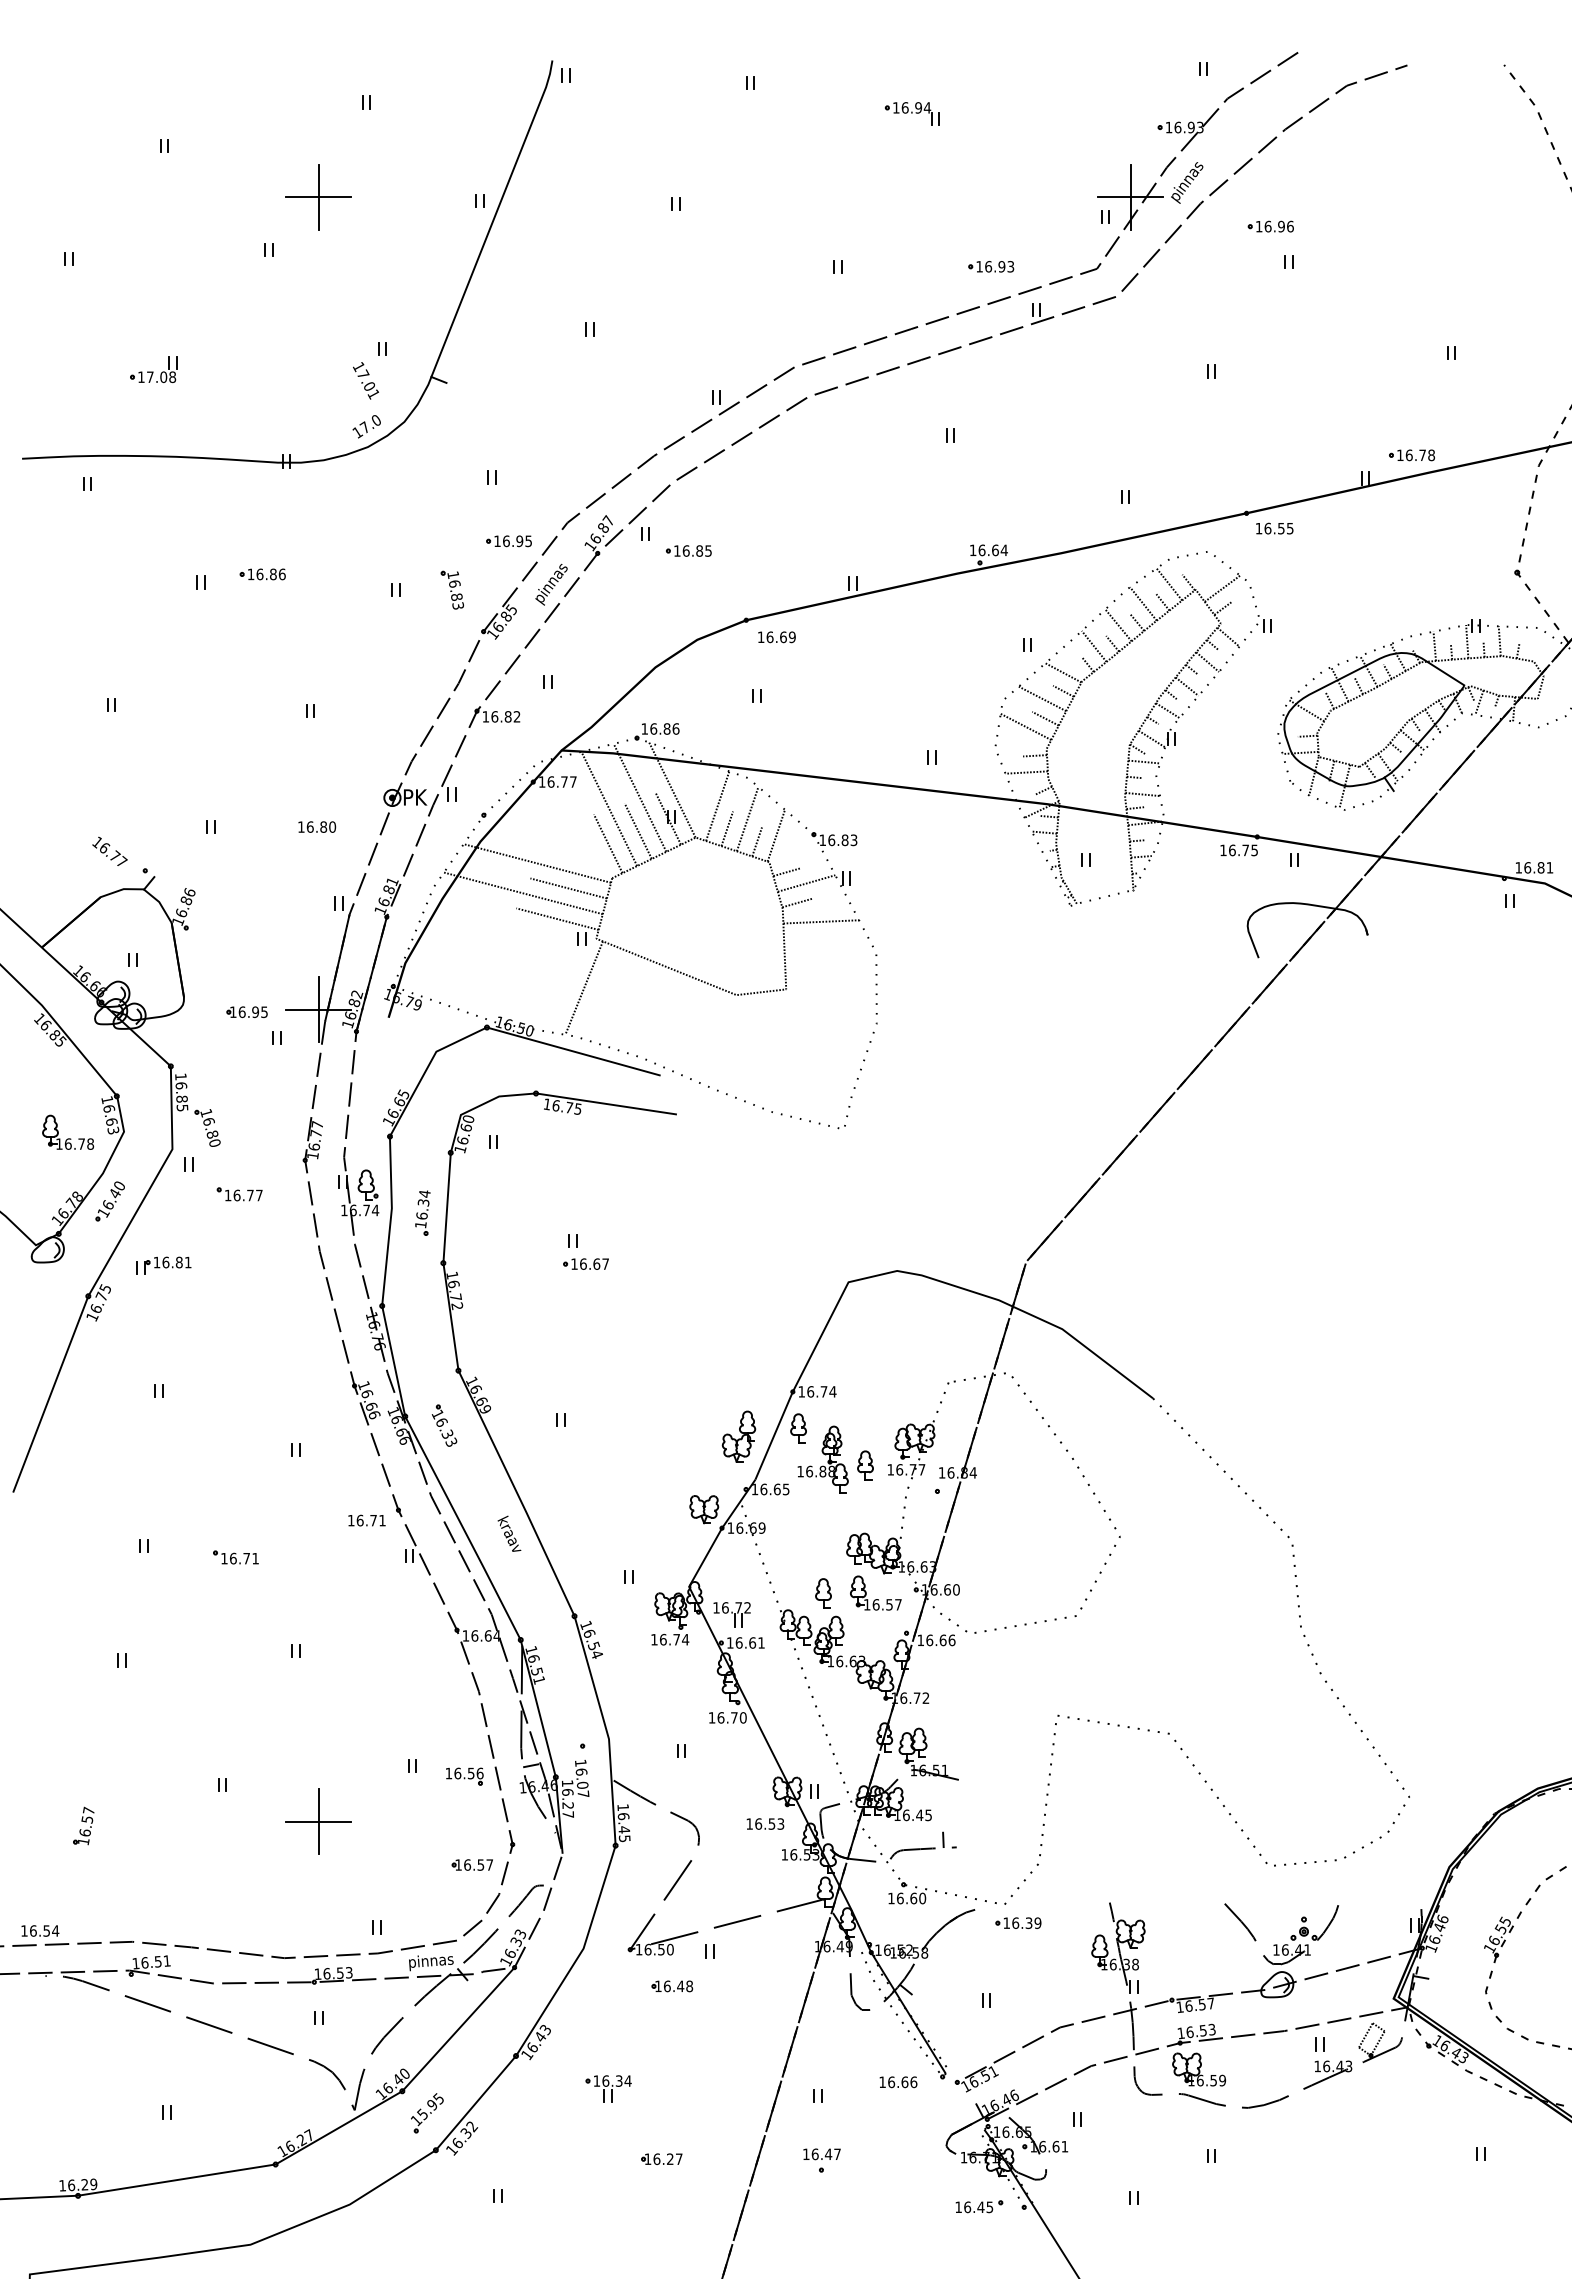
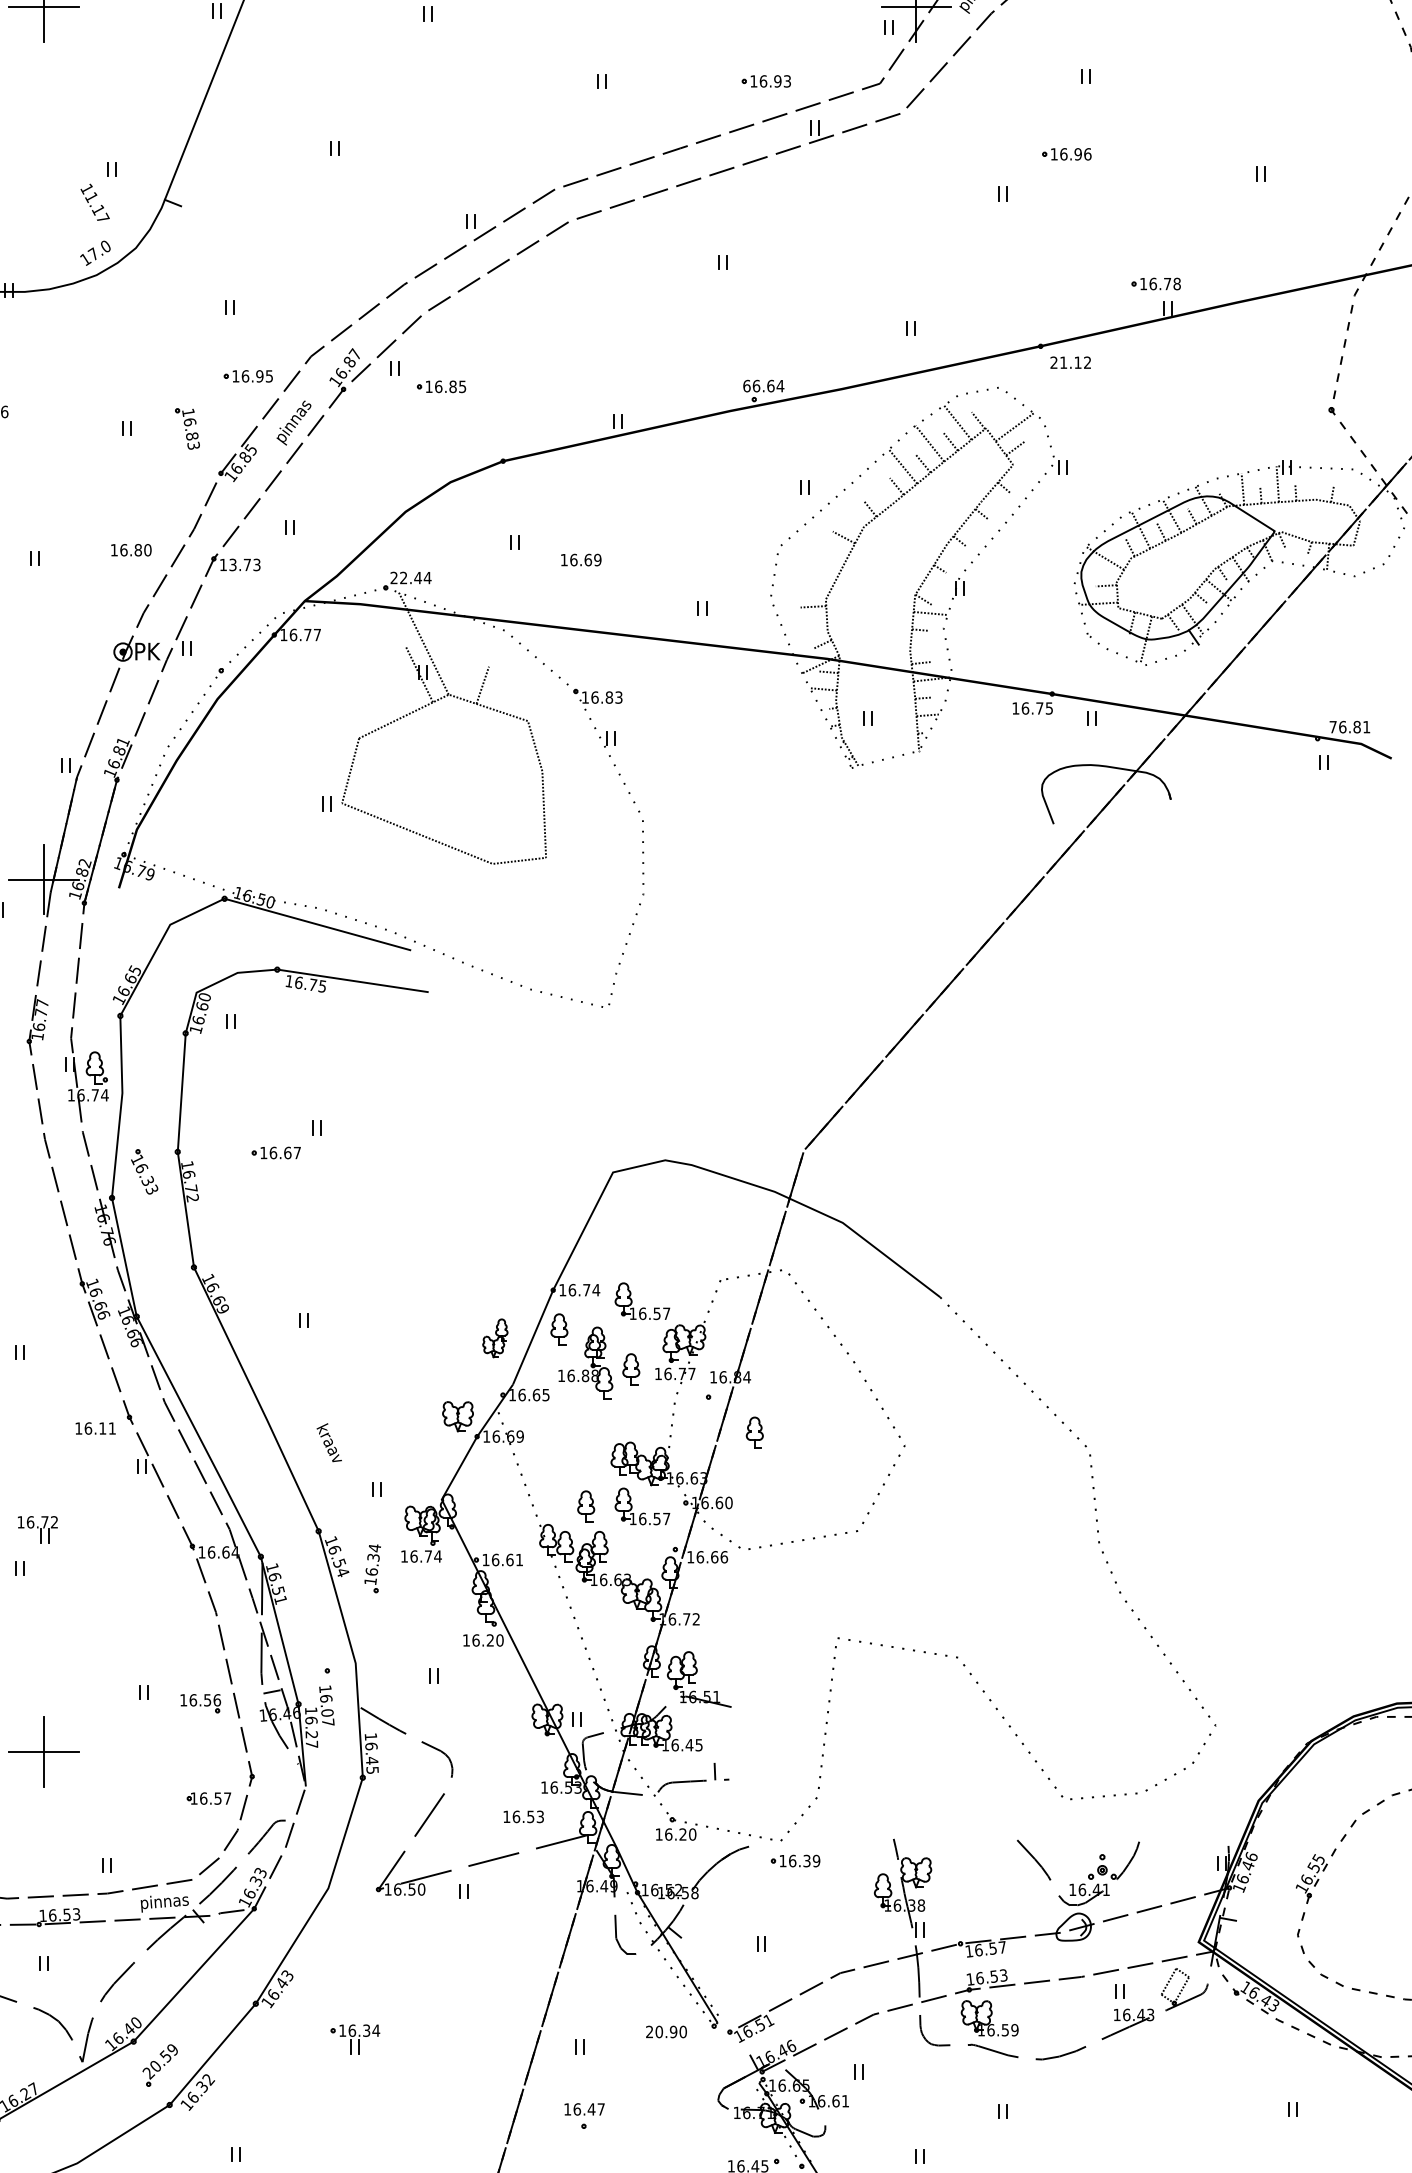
part: (1270, 226) -> (1066, 154), moved
text: (368, 384) -> (97, 207), 17.01 -> 11.17
part: (1411, 455) -> (1155, 284), moved
text: (1274, 528) -> (1070, 362), 16.55 -> 21.12
text: (972, 550) -> (746, 386), 16.64 -> 66.64
line: (1228, 636) -> (1021, 478), removed
text: (776, 637) -> (580, 560), moved
line: (1499, 641) -> (1312, 484), removed
line: (1093, 646) -> (876, 489), removed
line: (1207, 661) -> (998, 505), removed
line: (1063, 672) -> (844, 517), removed
line: (1186, 686) -> (976, 532), removed
line: (1042, 698) -> (821, 545), removed
line: (1479, 702) -> (1290, 549), removed
line: (1167, 710) -> (955, 558), removed
text: (505, 716) -> (244, 564), 16.82 -> 13.73
line: (1045, 718) -> (824, 566), removed
line: (1025, 726) -> (803, 575), removed
text: (660, 728) -> (411, 577), 16.86 -> 22.44
line: (1151, 738) -> (938, 588), removed
line: (1026, 772) -> (804, 624), removed
line: (1313, 775) -> (1112, 627), removed
line: (1142, 794) -> (928, 648), removed
line: (639, 797) -> (388, 651), removed
line: (717, 806) -> (472, 661), removed
line: (609, 808) -> (356, 663), removed
line: (747, 818) -> (504, 674), removed
text: (317, 826) -> (131, 549), moved
line: (637, 830) -> (386, 687), removed
line: (776, 835) -> (535, 692), removed
line: (757, 841) -> (515, 698), removed
line: (607, 843) -> (354, 701), removed
line: (537, 863) -> (278, 722), removed
text: (1518, 867) -> (1332, 726), 16.81 -> 76.81
line: (786, 872) -> (546, 732), removed
line: (806, 883) -> (567, 744), removed
line: (568, 888) -> (312, 749), removed
line: (522, 893) -> (262, 754), removed
line: (797, 902) -> (558, 764), removed
line: (557, 918) -> (300, 781), removed
line: (821, 921) -> (584, 784), removed
line: (583, 987) -> (328, 855), removed
part: (422, 1212) -> (372, 1568), moved
part: (585, 1263) -> (275, 1152), moved
part: (875, 1408) -> (642, 1308), added
part: (444, 1425) -> (144, 1171), moved
part: (738, 1436) -> (494, 1338), size x0.7
text: (373, 1520) -> (102, 1428), 16.71 -> 16.11
part: (980, 1524) -> (754, 1432), added
text: (509, 1533) -> (329, 1442), moved
part: (731, 1614) -> (37, 1529), moved
text: (734, 1717) -> (490, 1640), 16.70 -> 16.20
text: (765, 1823) -> (523, 1816), moved
text: (913, 1898) -> (682, 1834), 16.60 -> 16.20
part: (672, 1986) -> (423, 1929), removed
text: (898, 2082) -> (666, 2032), 16.66 -> 20.90
text: (426, 2109) -> (159, 2061), 15.95 -> 20.59
part: (661, 2158) -> (412, 2113), removed

